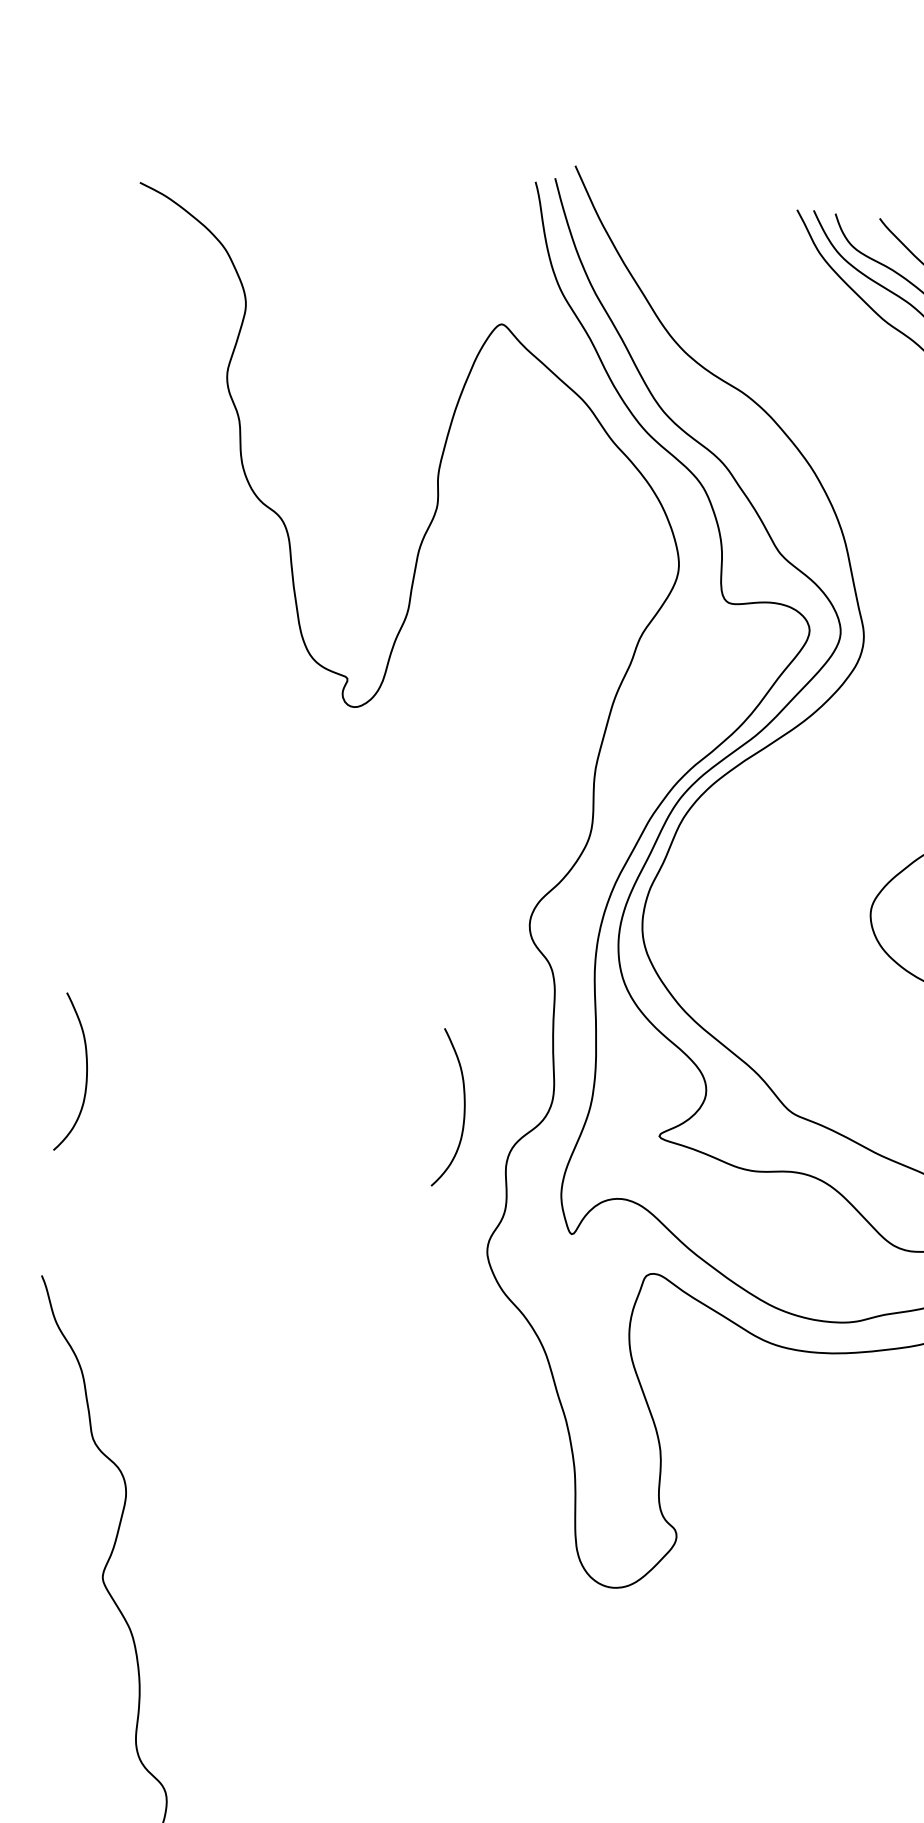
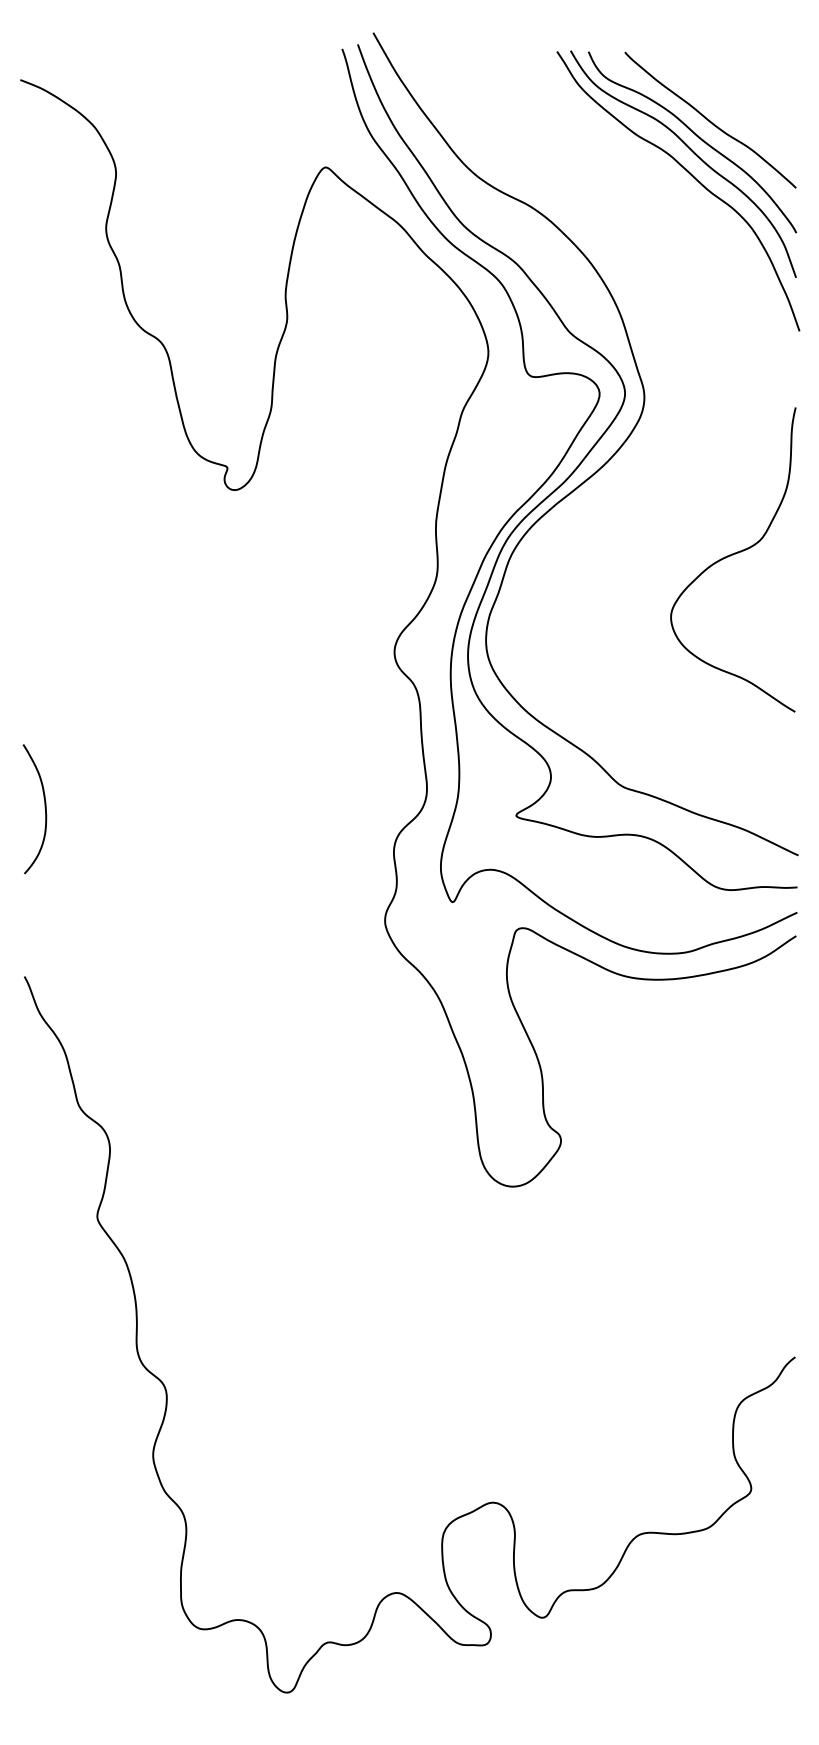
curve: (463, 1108) -> (354, 808), removed

